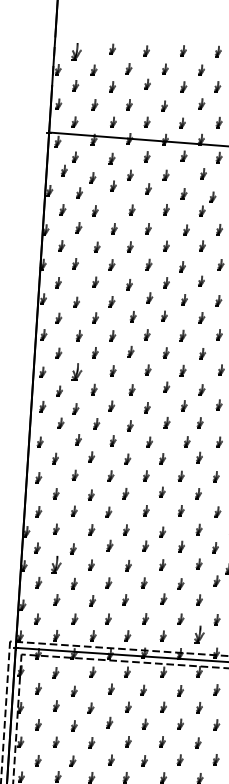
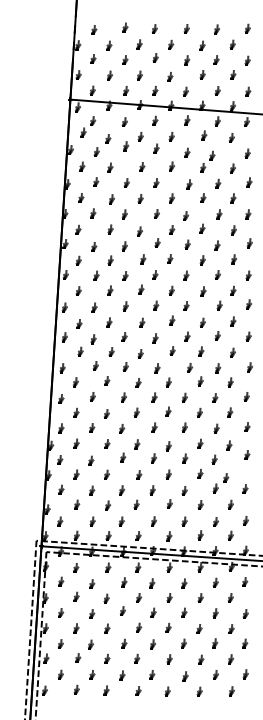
part: (76, 51) -> (94, 29), size x0.62
part: (76, 372) -> (94, 307), size x0.62
part: (56, 565) -> (76, 474), size x0.62
part: (199, 635) -> (200, 535), size x0.62

